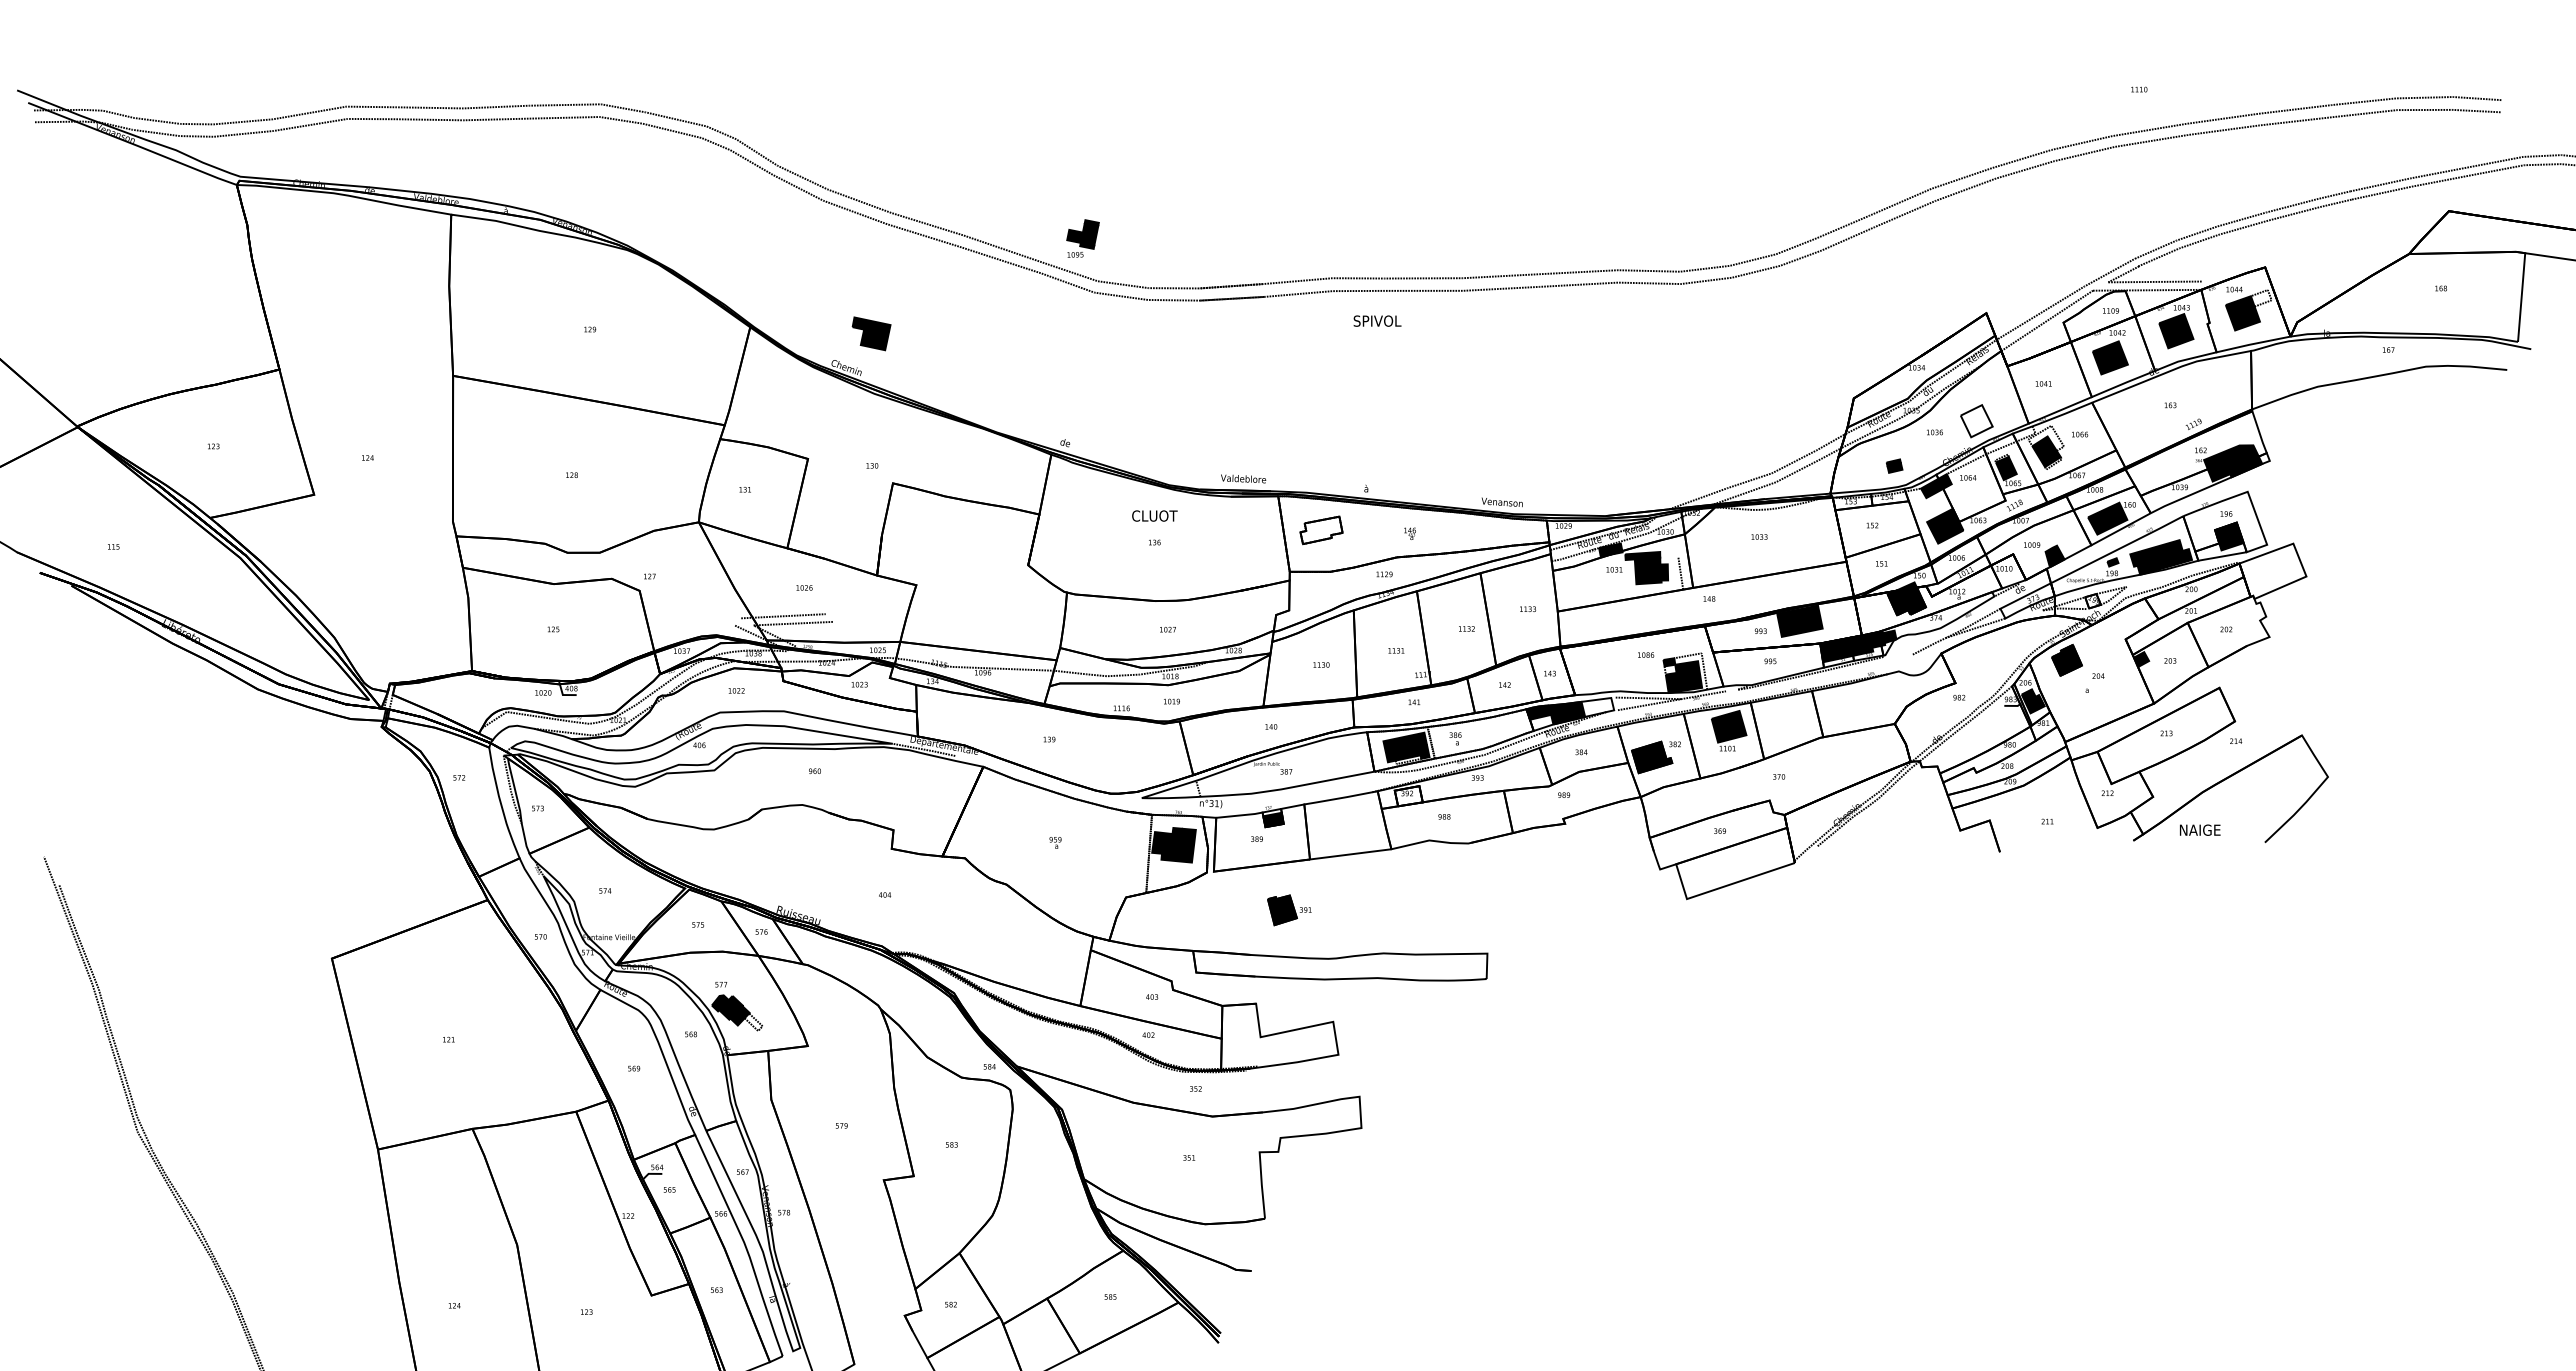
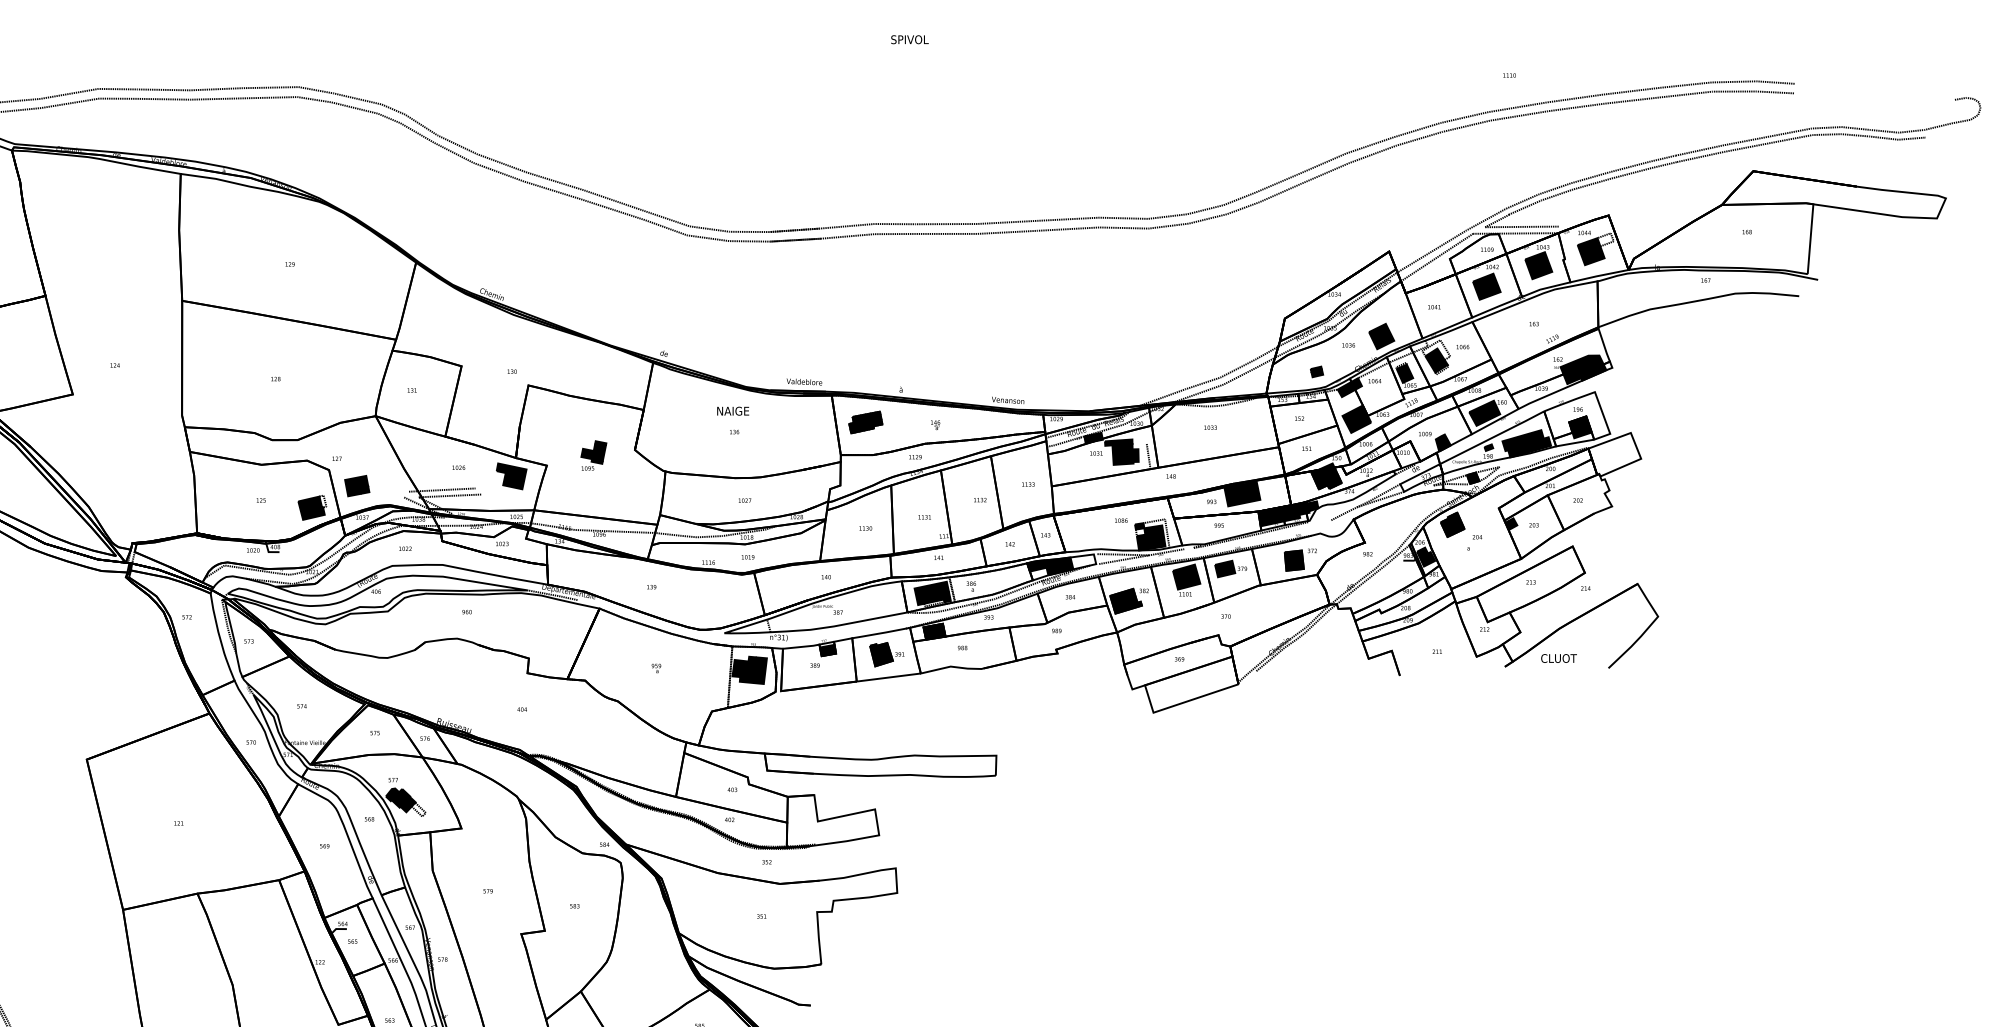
part: (1082, 238) -> (593, 455), moved
text: (1377, 320) -> (909, 39), moved
part: (871, 333) -> (511, 476), moved
fill: (1976, 421) -> (1381, 336), added
text: (1154, 515) -> (734, 410), CLUOT -> NAIGE
fill: (1321, 530) -> (865, 422), added
fill: (2092, 601) -> (1472, 478), added
part: (675, 611) -> (357, 486), added
part: (618, 638) -> (312, 507), added
part: (1873, 704) -> (1300, 559), added
part: (1784, 716) -> (1230, 569), added
fill: (1408, 796) -> (934, 631), added
text: (2201, 829) -> (1558, 657), NAIGE -> CLUOT
part: (1289, 910) -> (887, 654), moved

